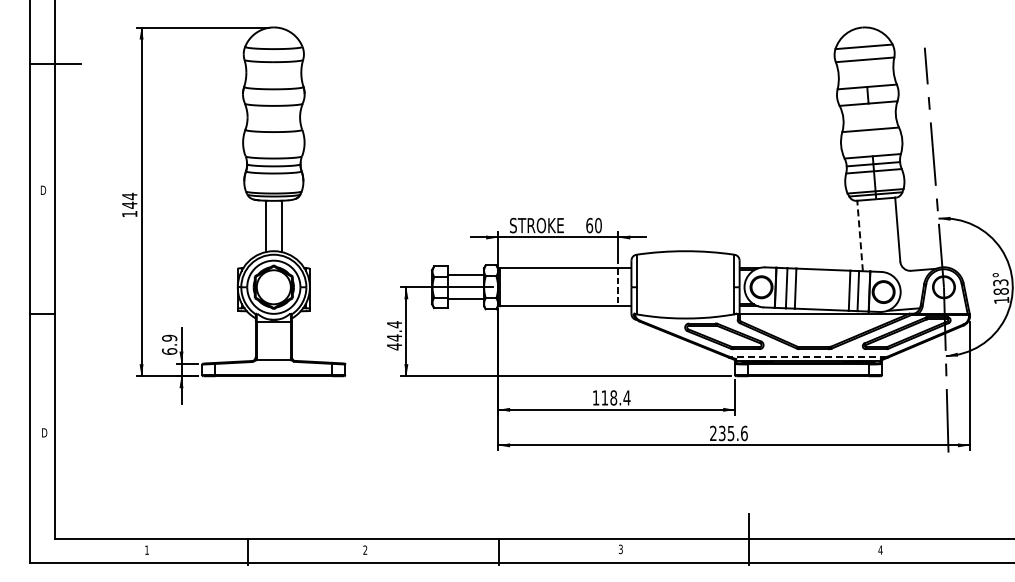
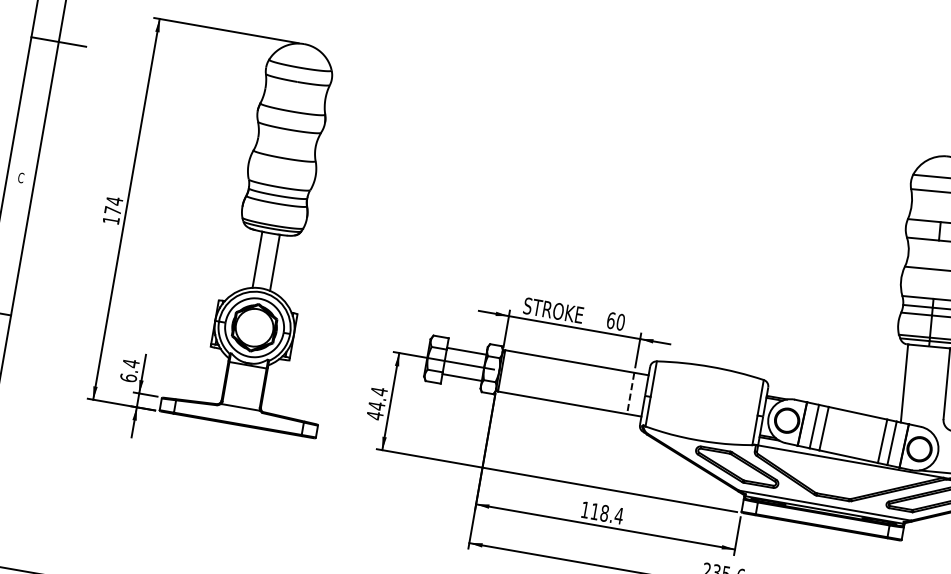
text: (43, 190) -> (21, 178), D -> C
text: (129, 204) -> (112, 209), 144 -> 174
line: (860, 235) -> (905, 383), dashed -> solid
text: (169, 337) -> (131, 362), 6.9 -> 6.4
line: (808, 356) -> (825, 505), dashed -> solid

